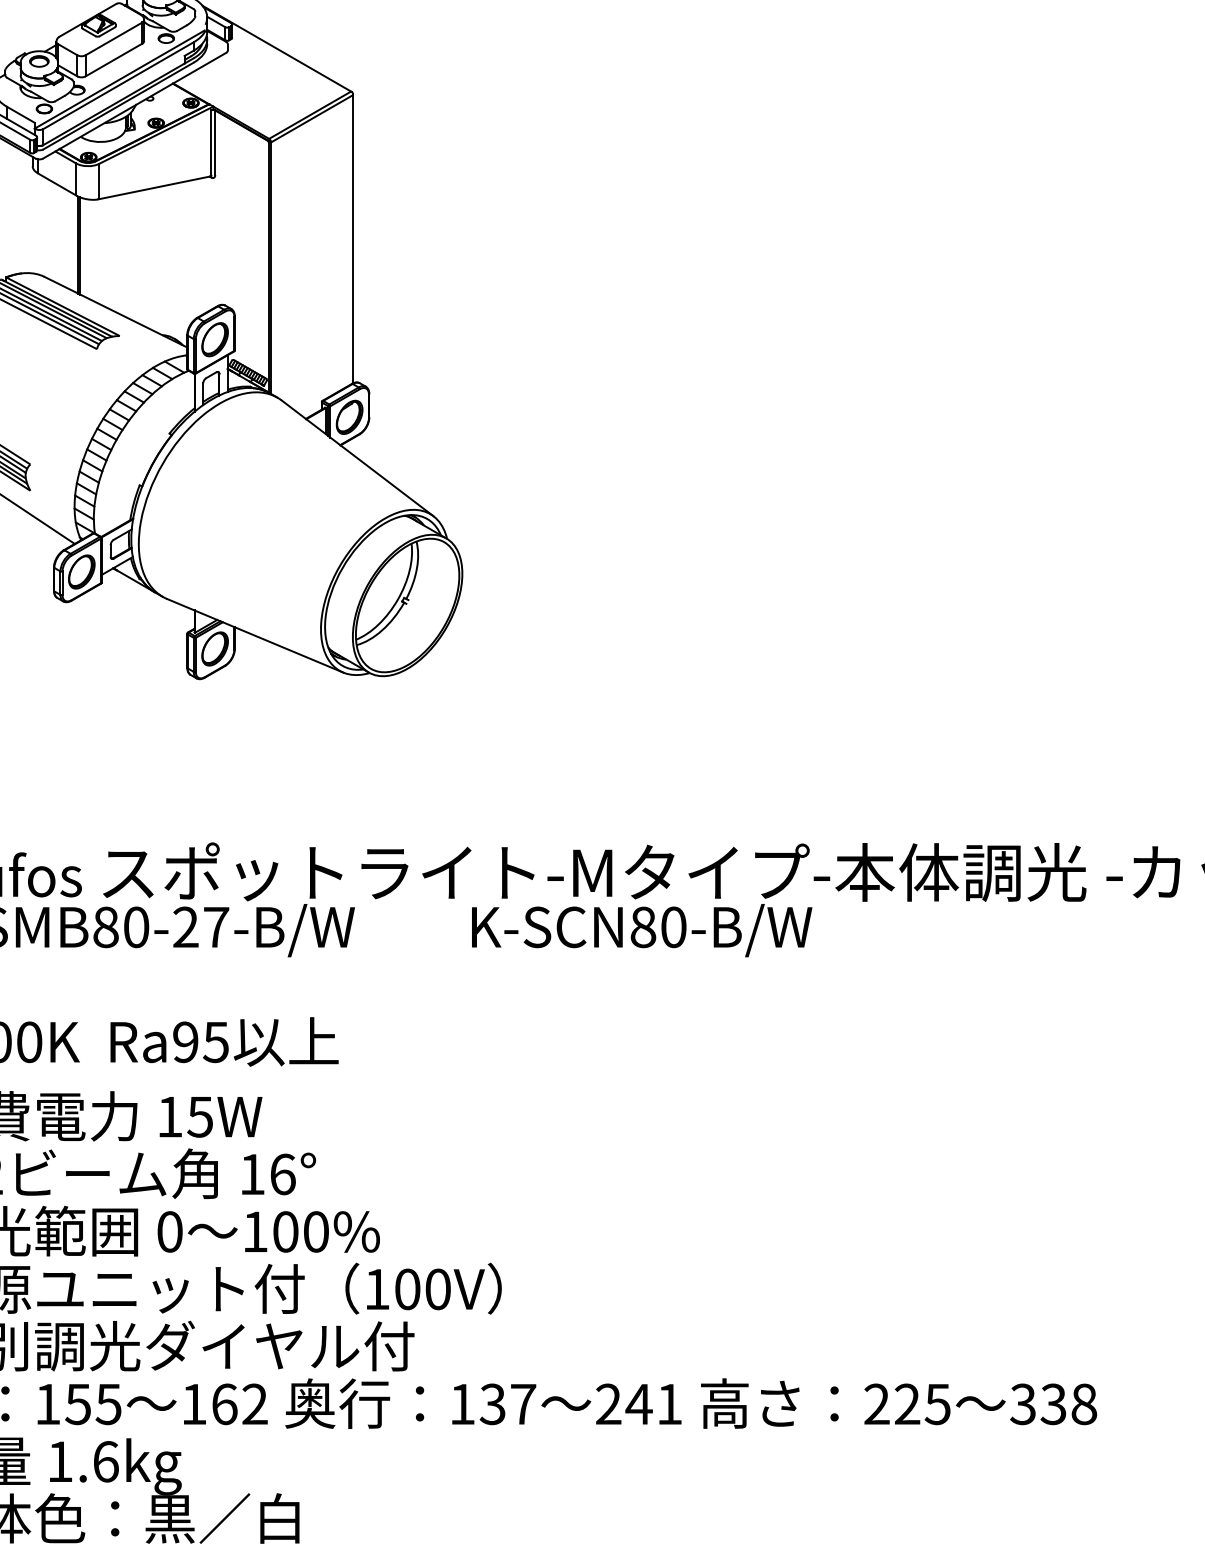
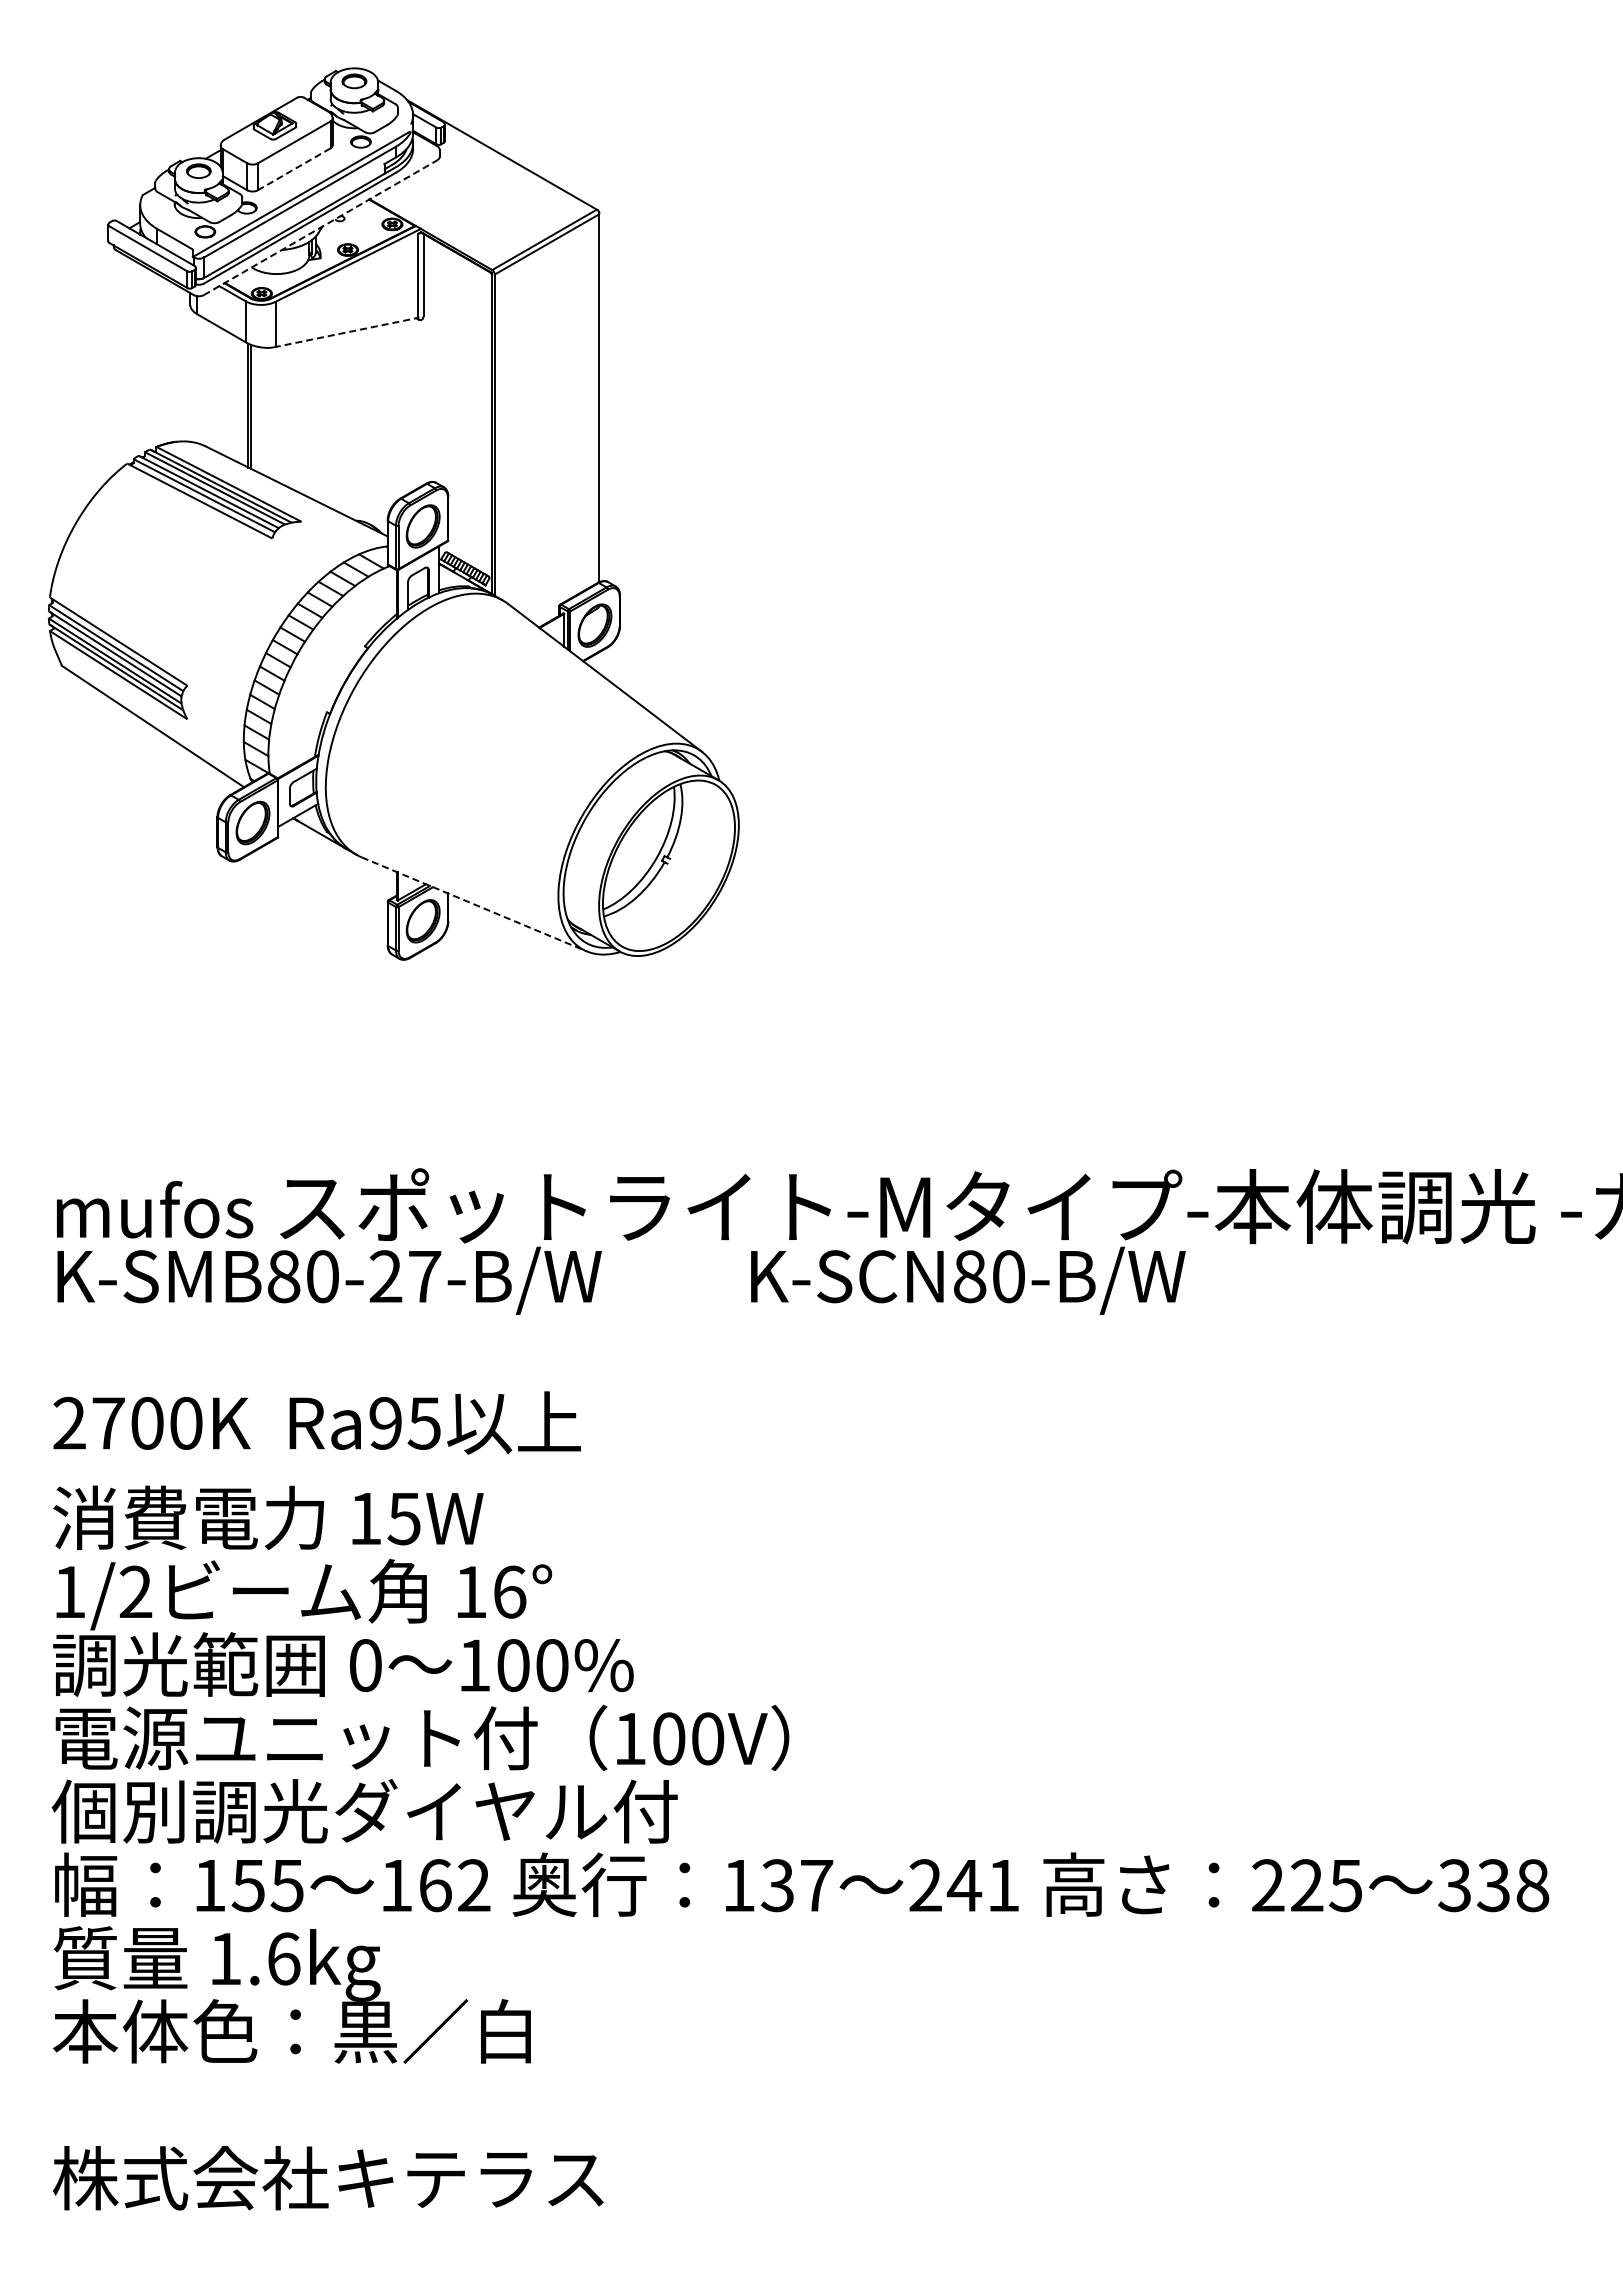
line: (114, 60) -> (294, 169), solid -> dashed
line: (134, 105) -> (320, 227), solid -> dashed
line: (155, 187) -> (346, 332), solid -> dashed
line: (255, 635) -> (474, 904), solid -> dashed

